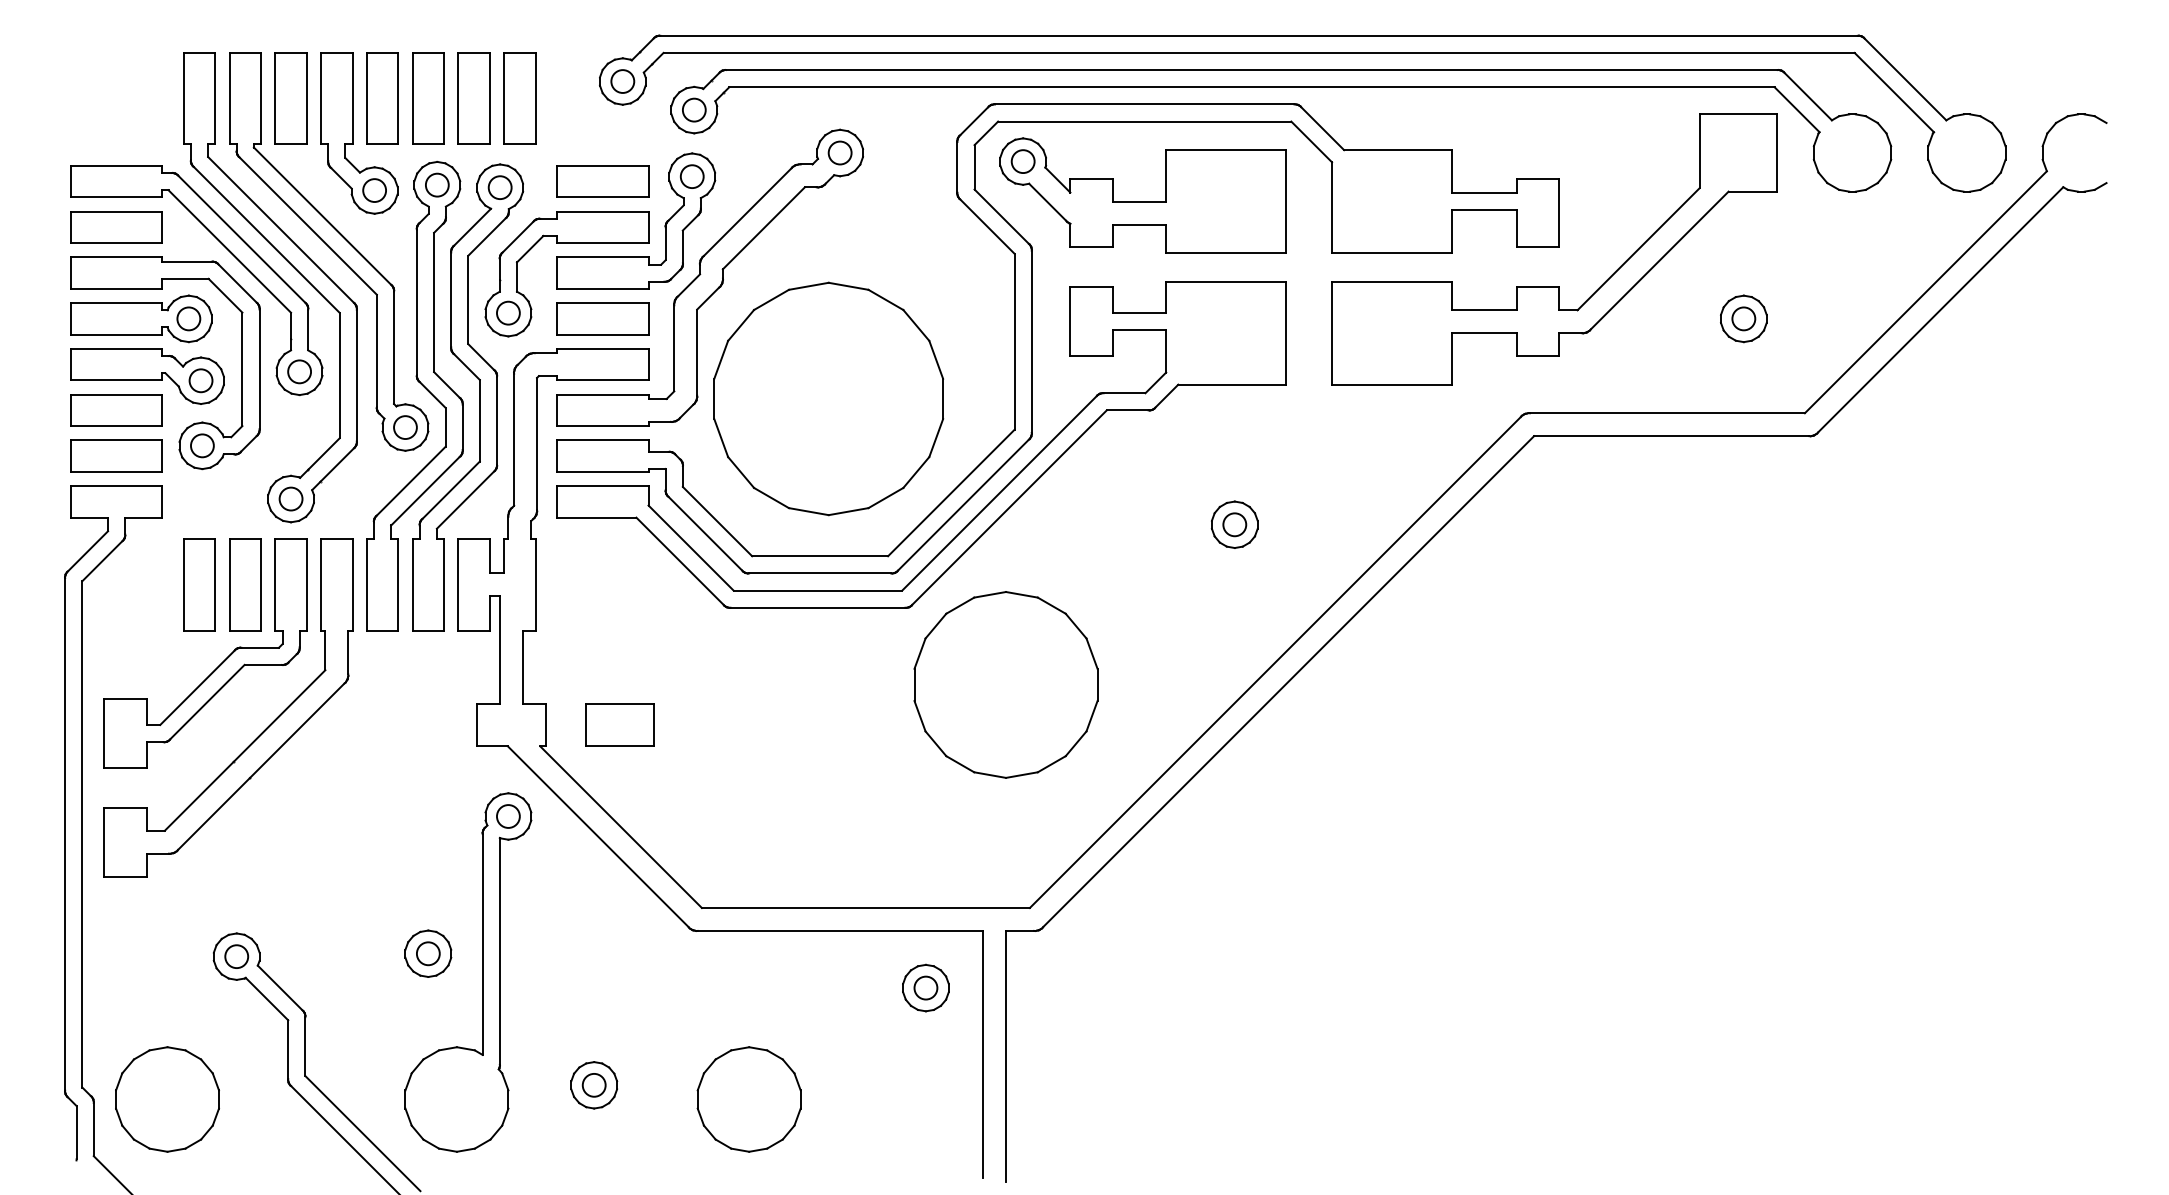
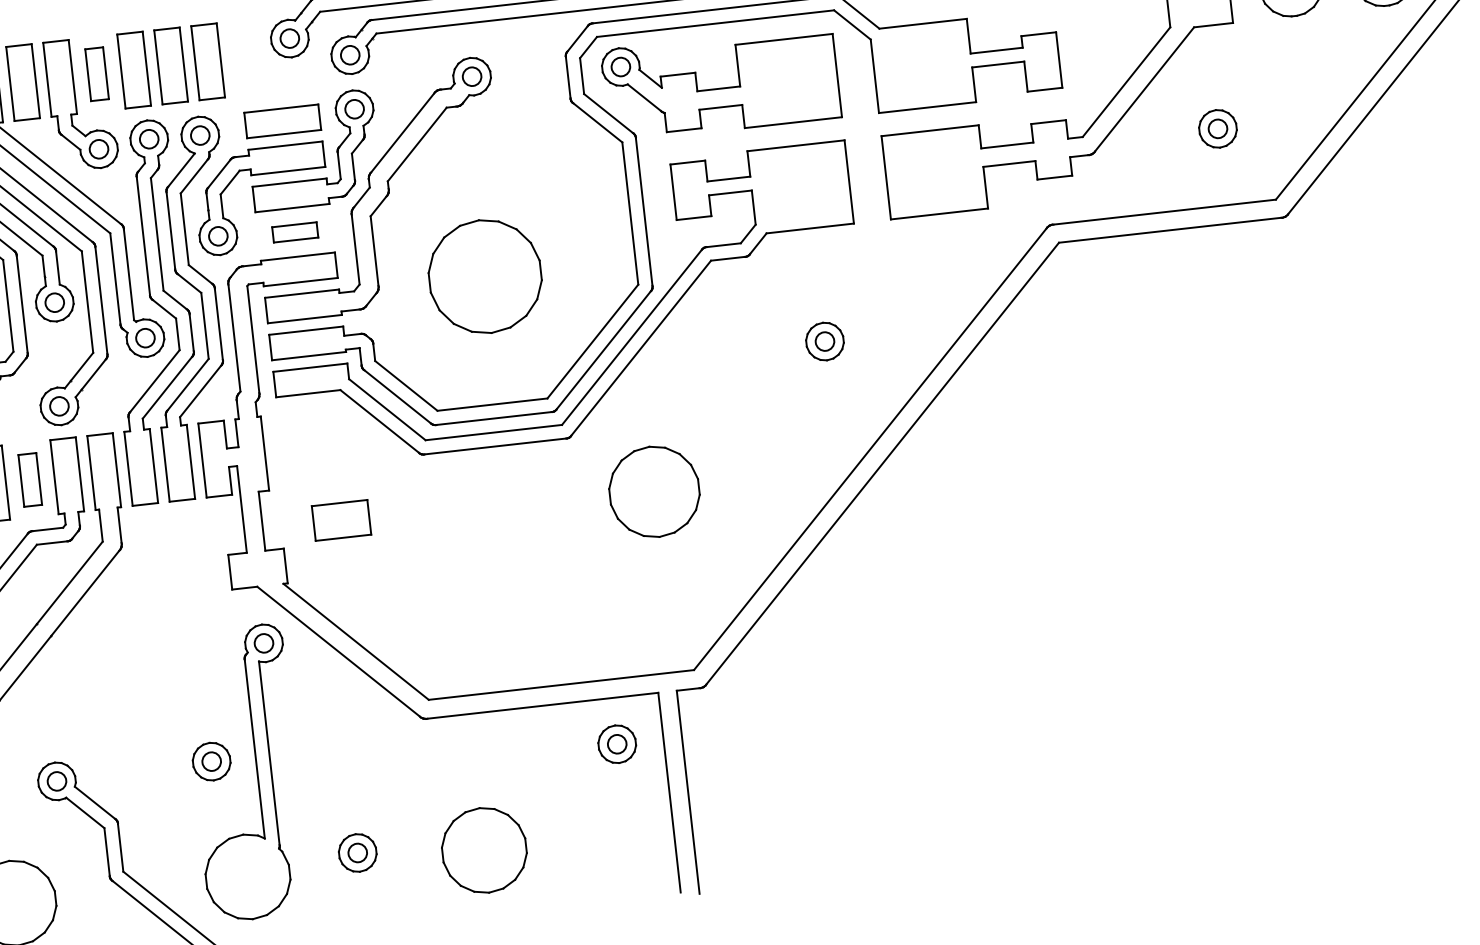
part: (382, 98) -> (97, 74), size x0.7
part: (602, 318) -> (294, 232), size x0.6
part: (828, 398) -> (484, 276), size x0.6
part: (245, 584) -> (30, 479), size x0.7
part: (1005, 684) -> (654, 491), size x0.6
part: (619, 724) -> (341, 520), moved

